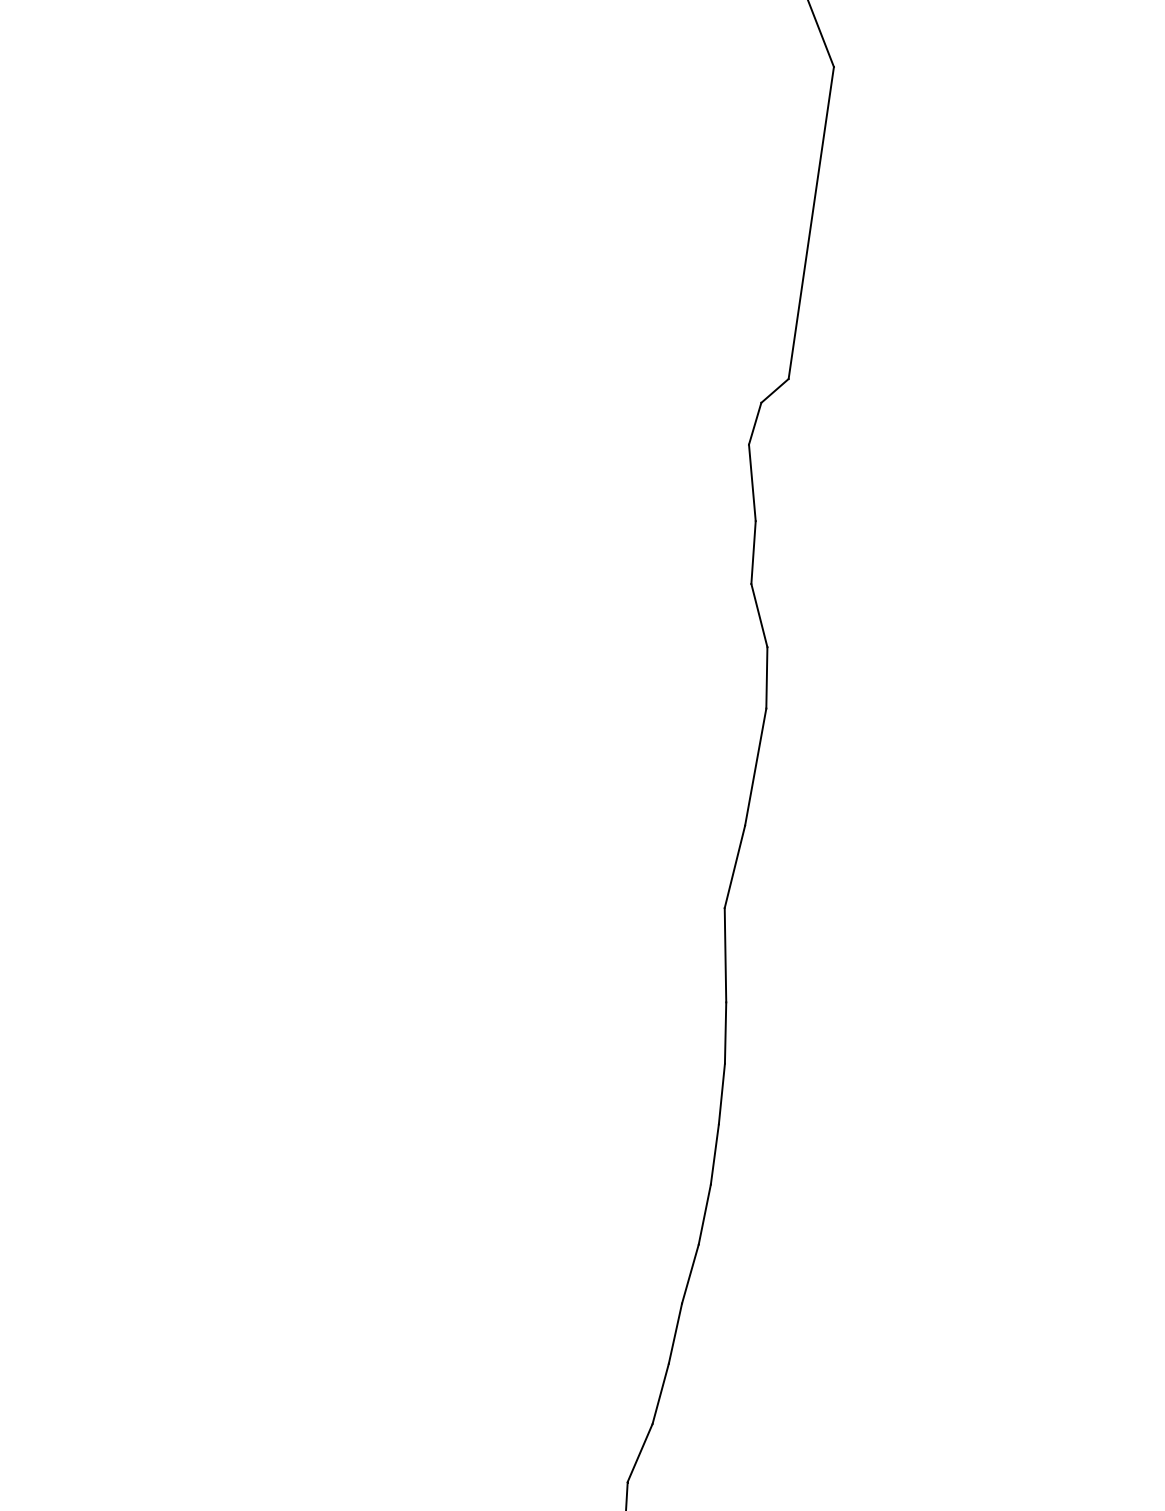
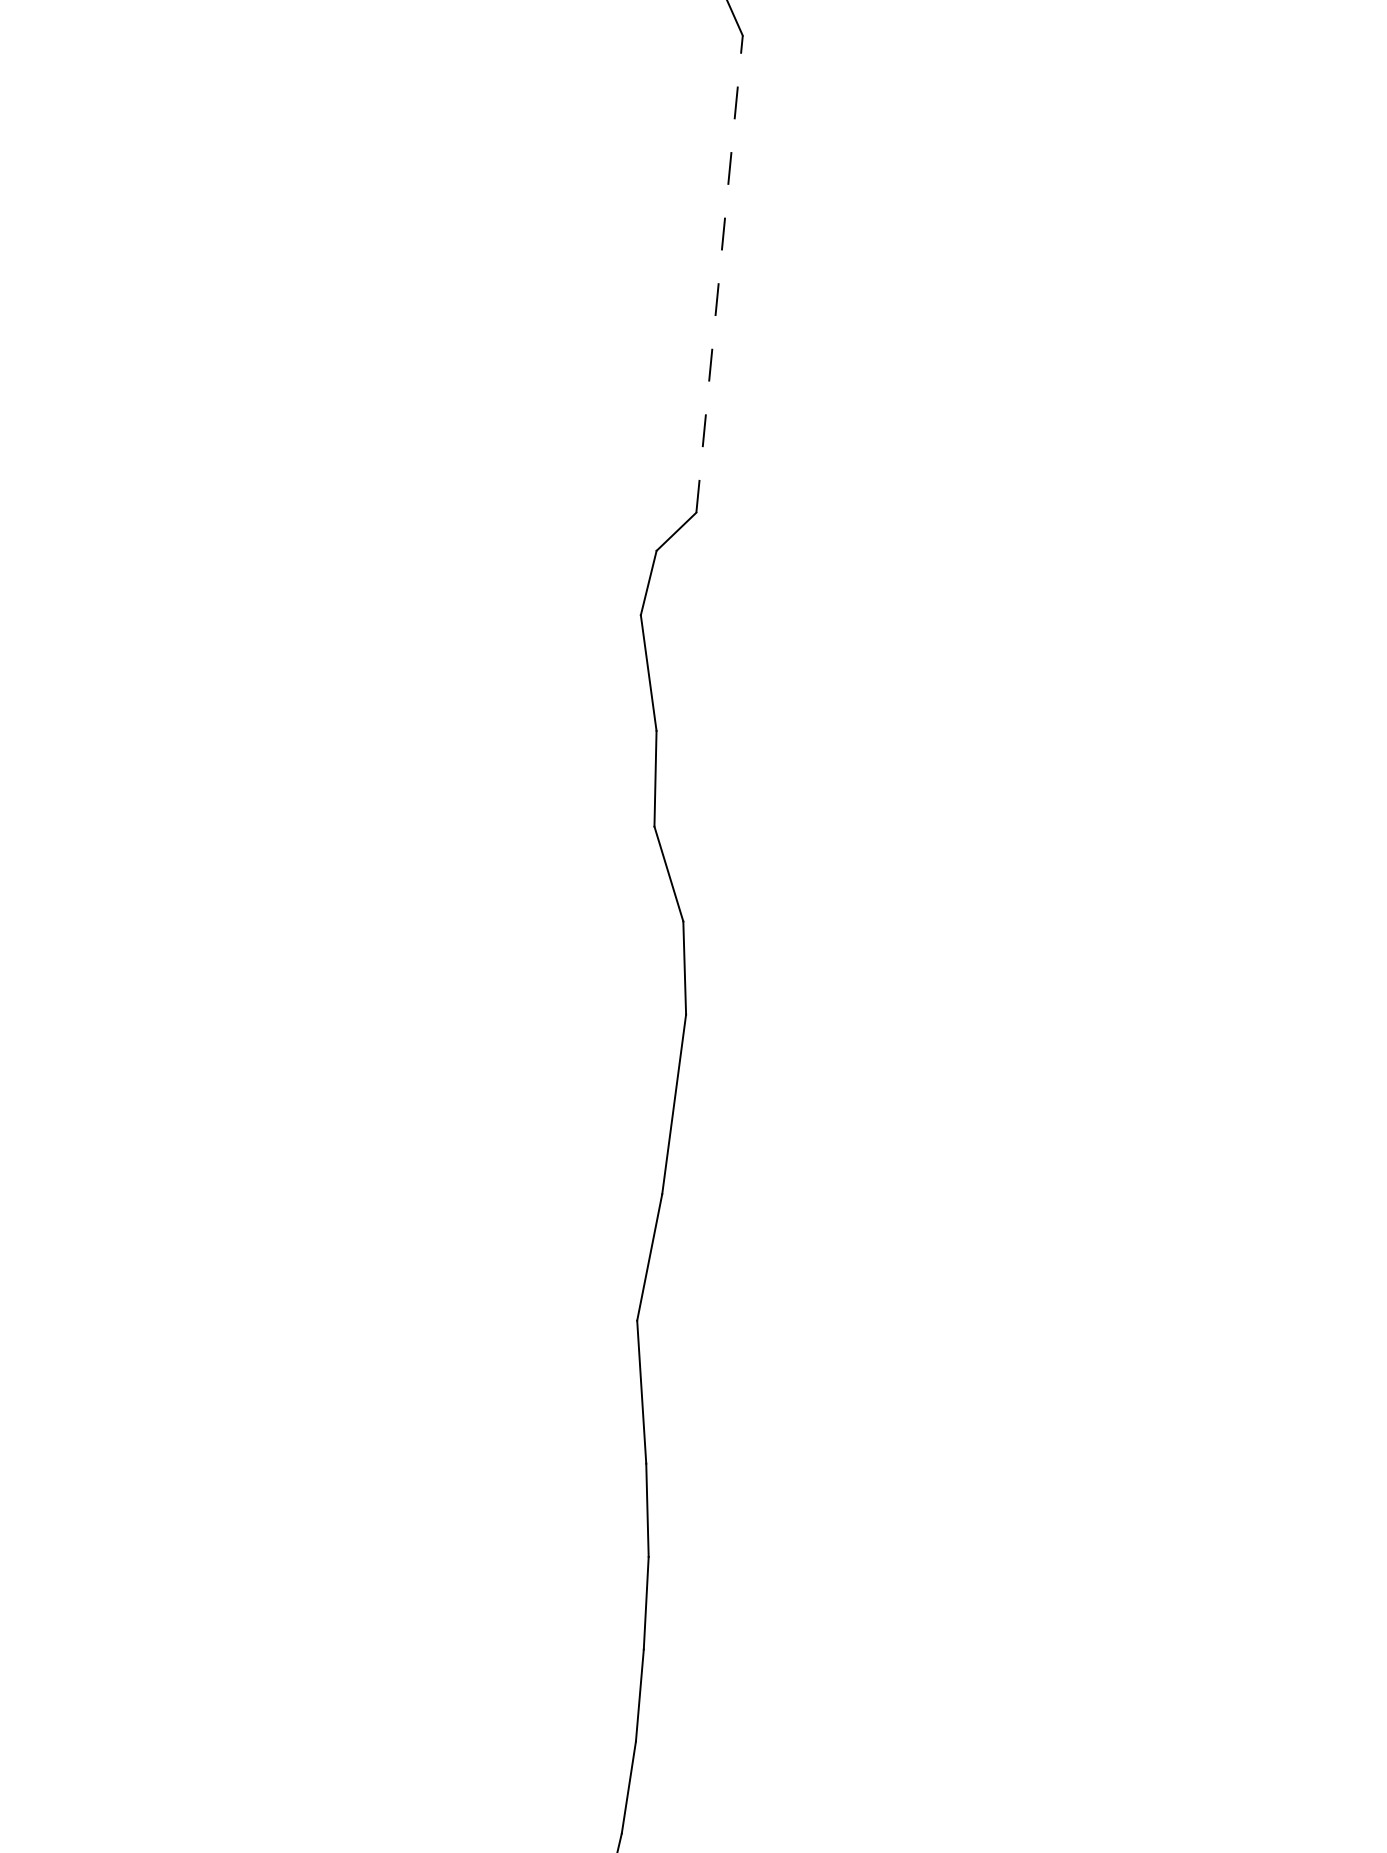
line: (811, 223) -> (719, 274), solid -> dashed

